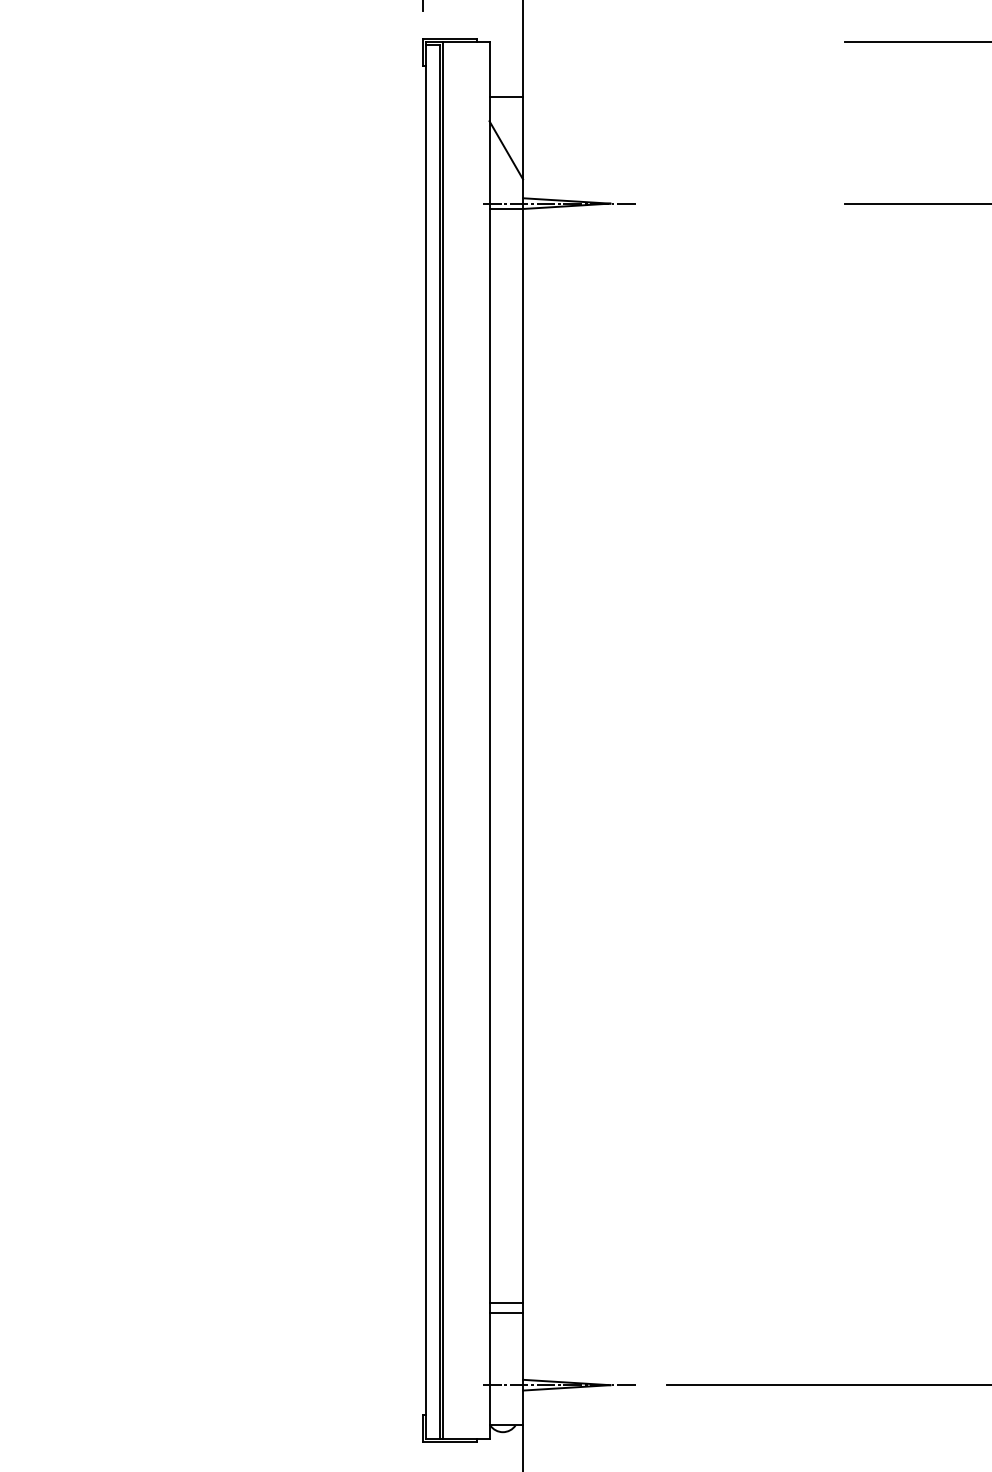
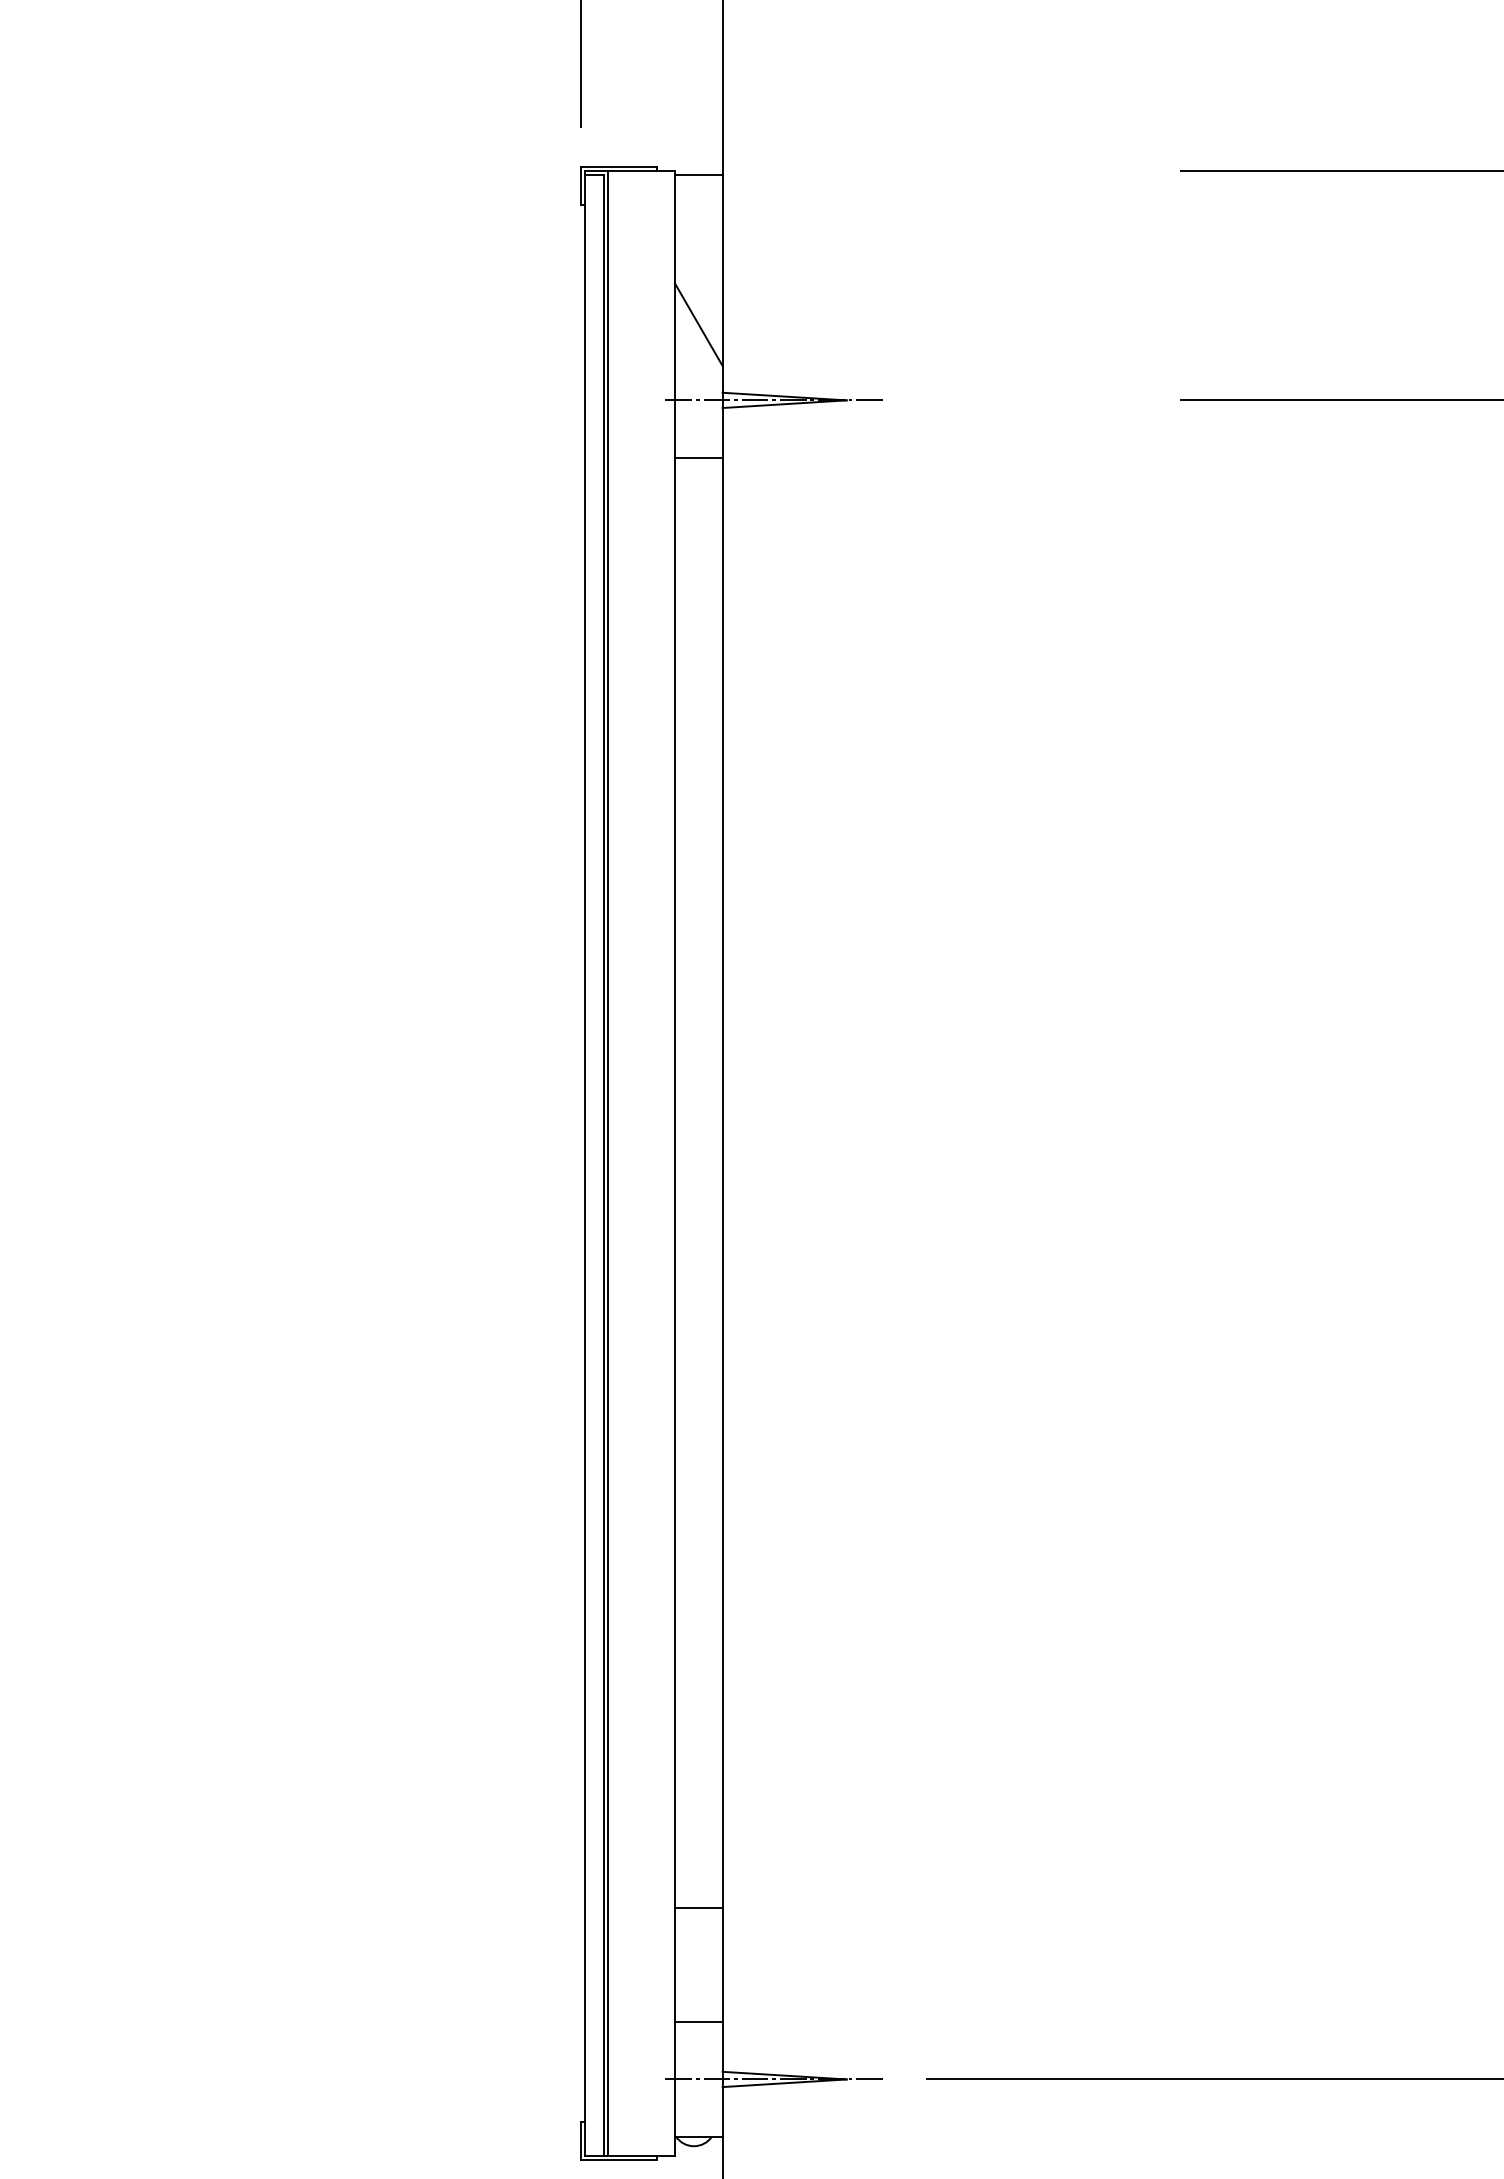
line: (506, 97) -> (698, 175), moved
line: (506, 209) -> (698, 457), moved
line: (506, 1302) -> (698, 1907), moved
line: (506, 1312) -> (698, 2022), moved

